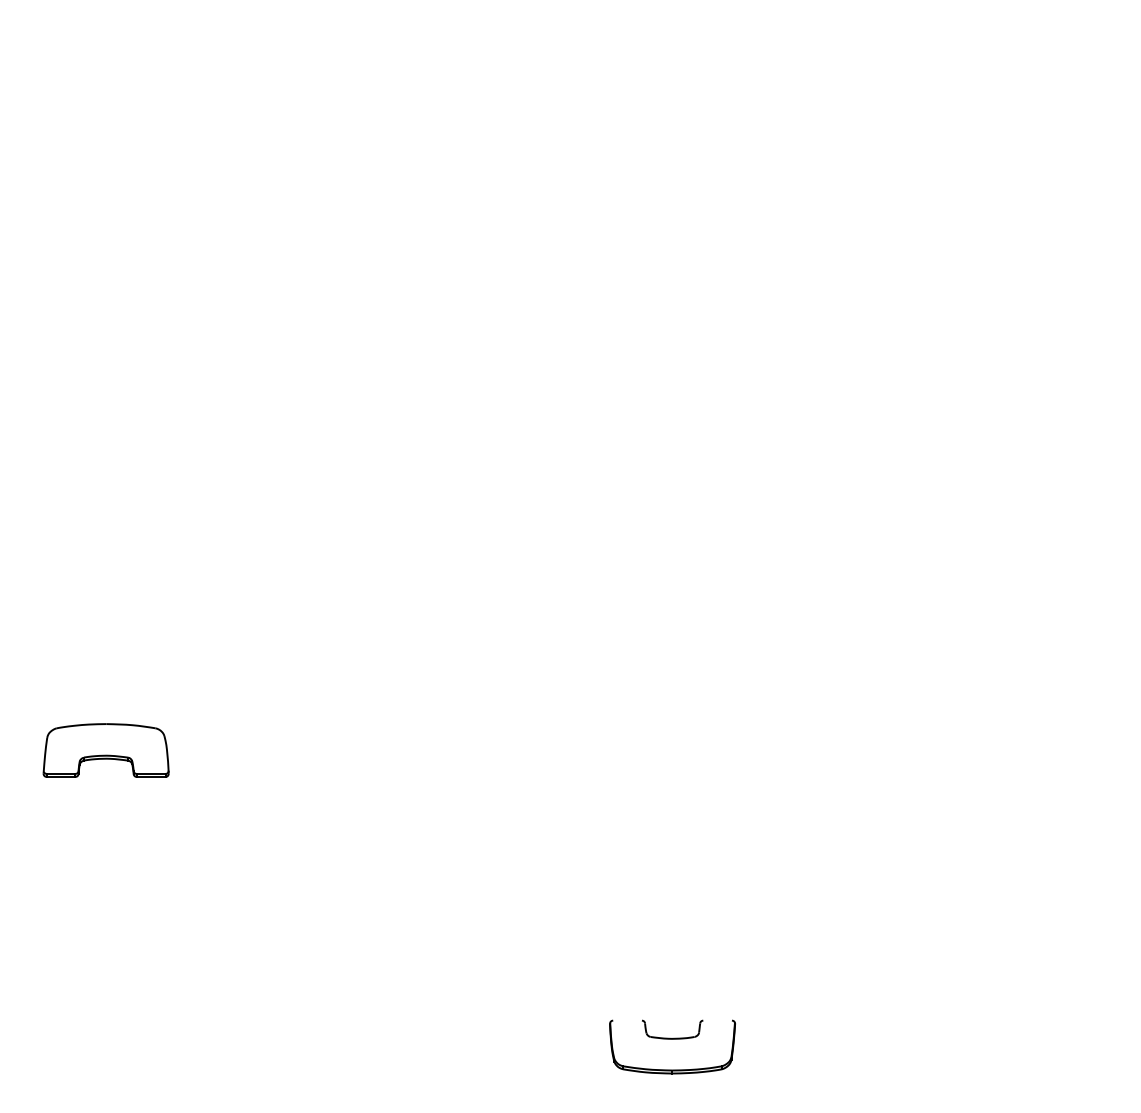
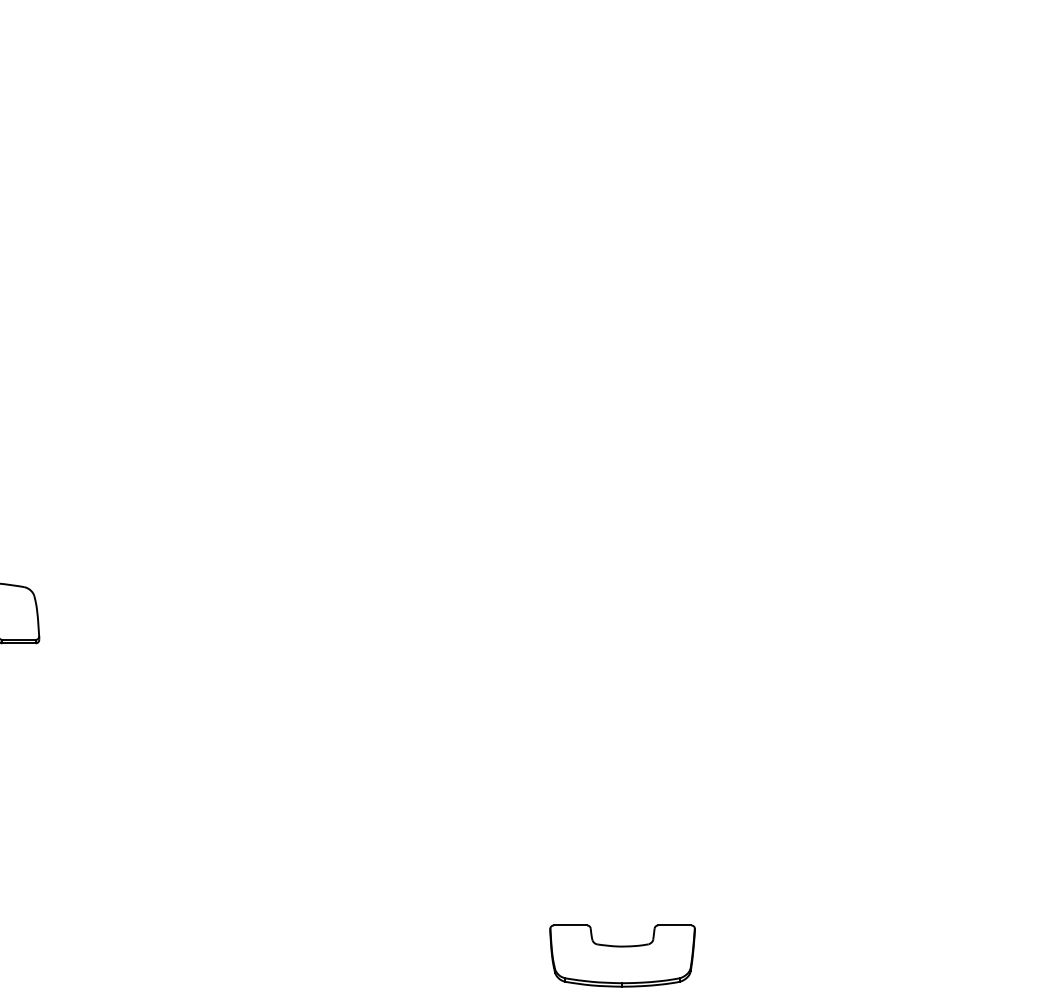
line: (627, 1020) -> (570, 925), added
line: (717, 1020) -> (674, 925), added

